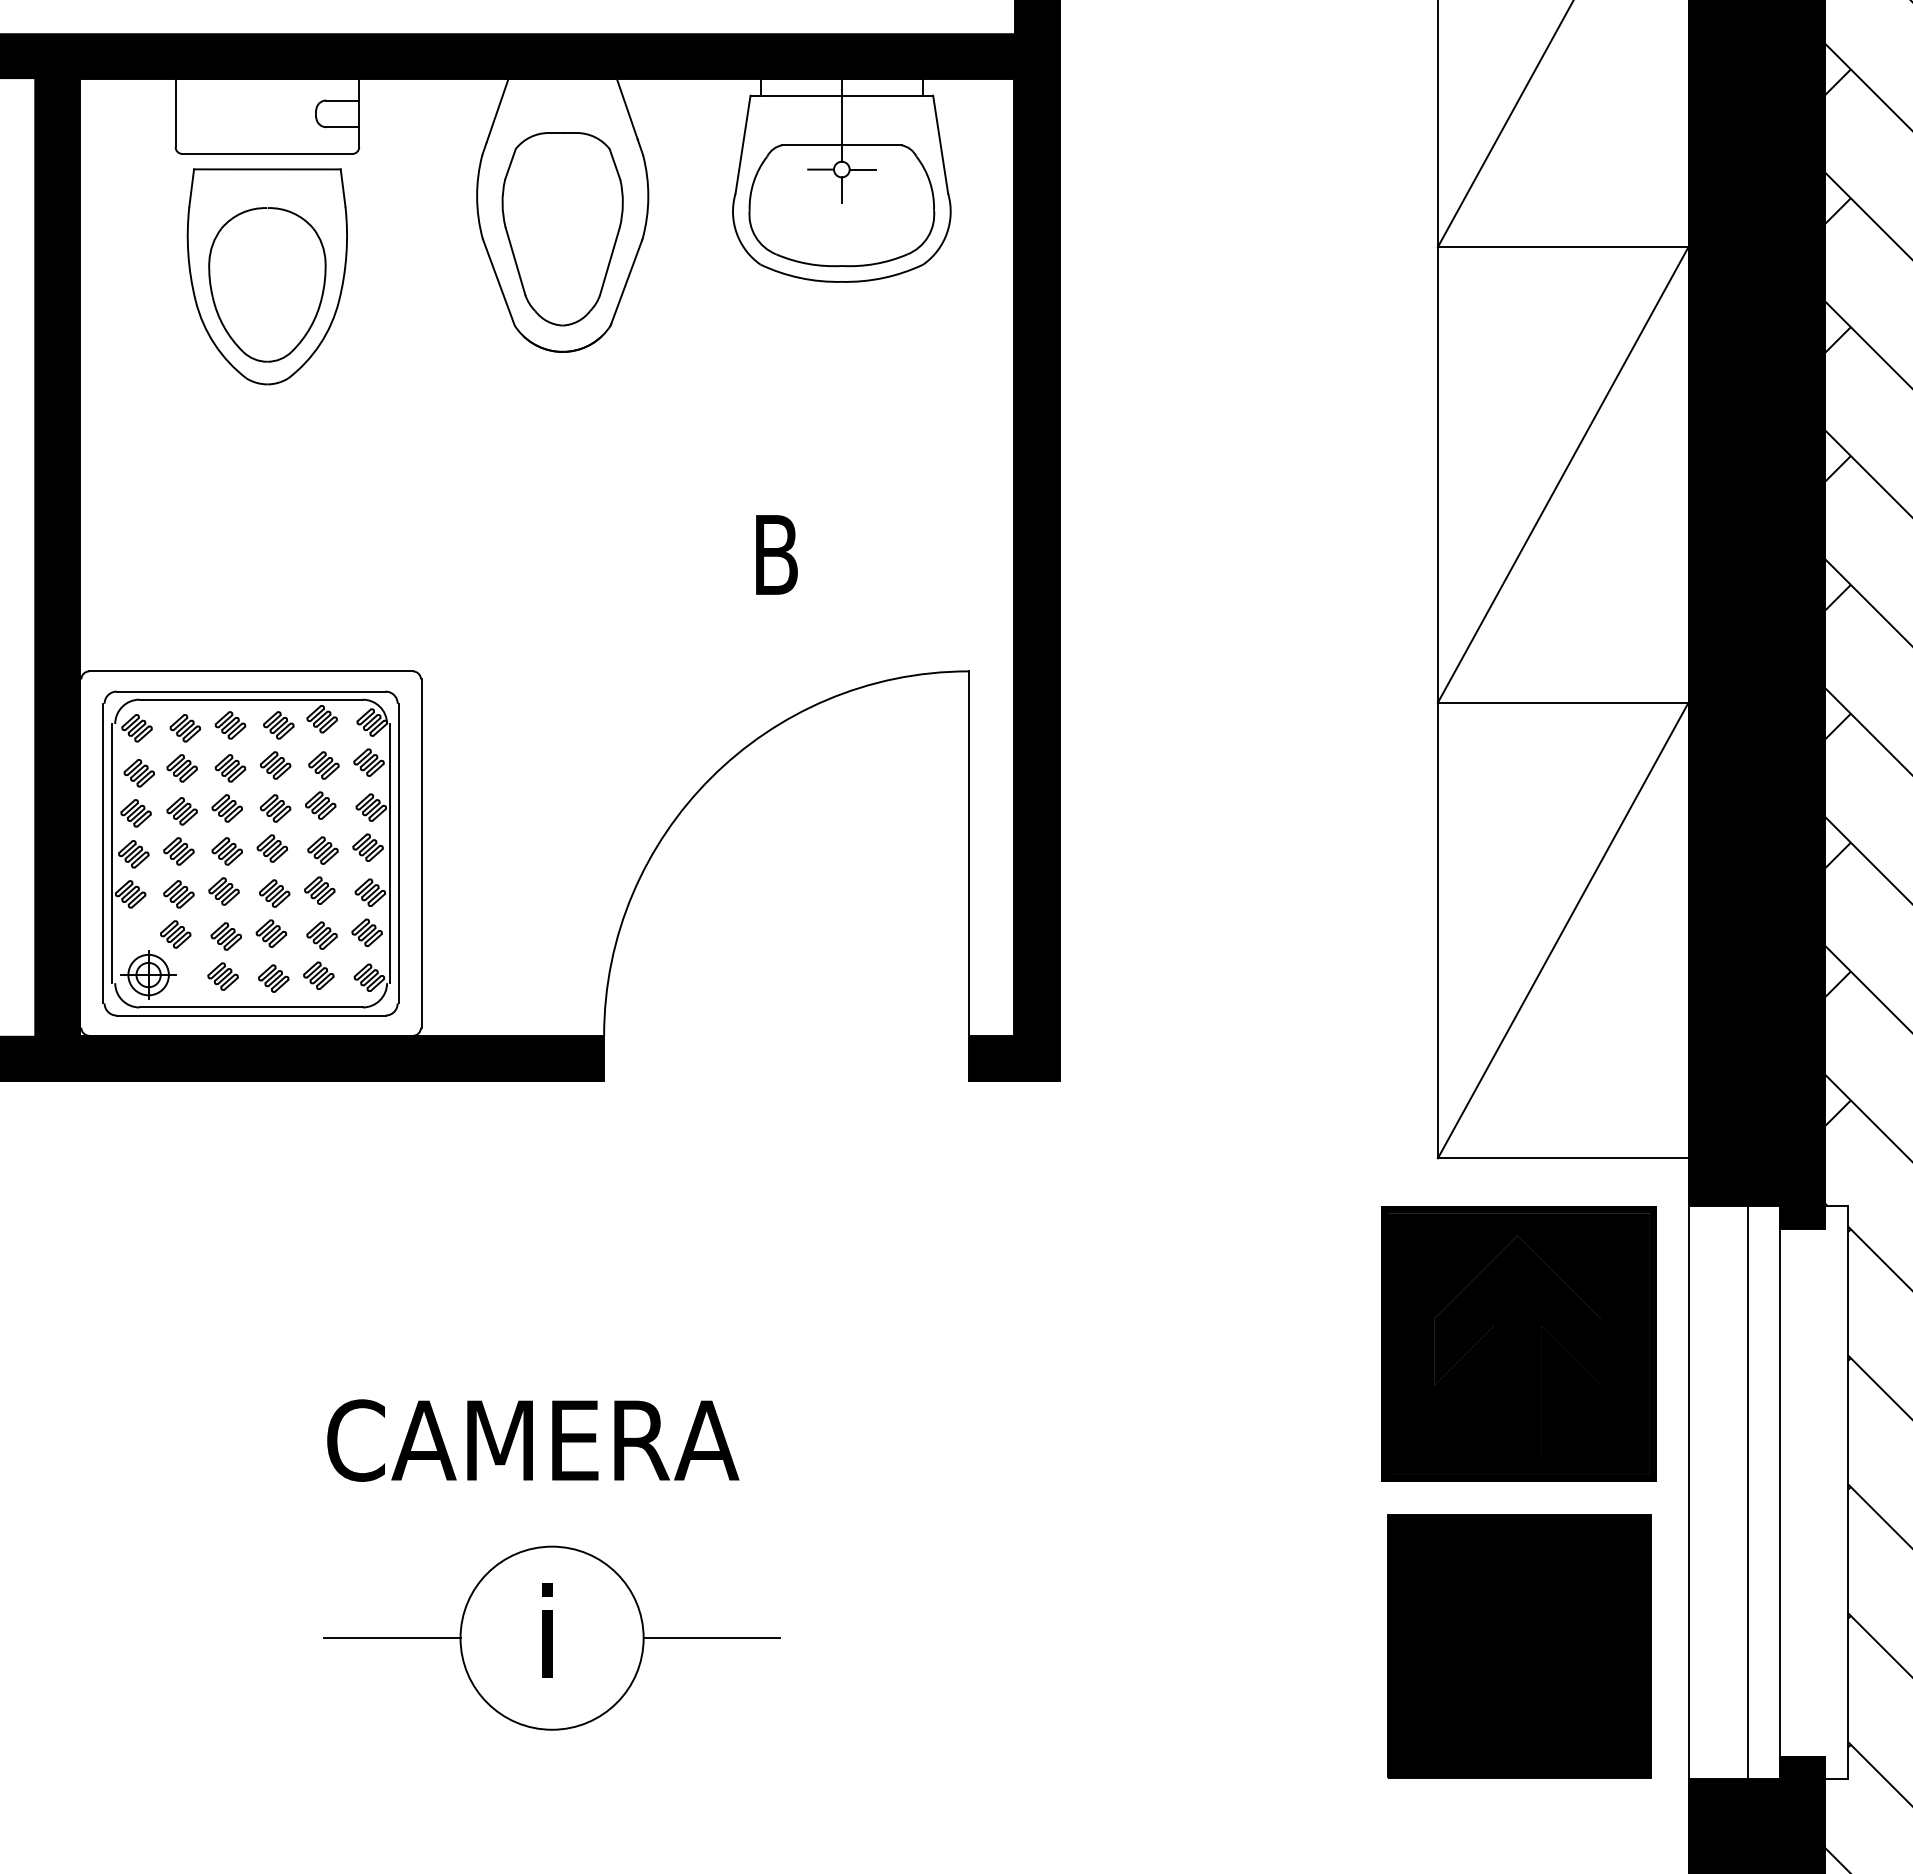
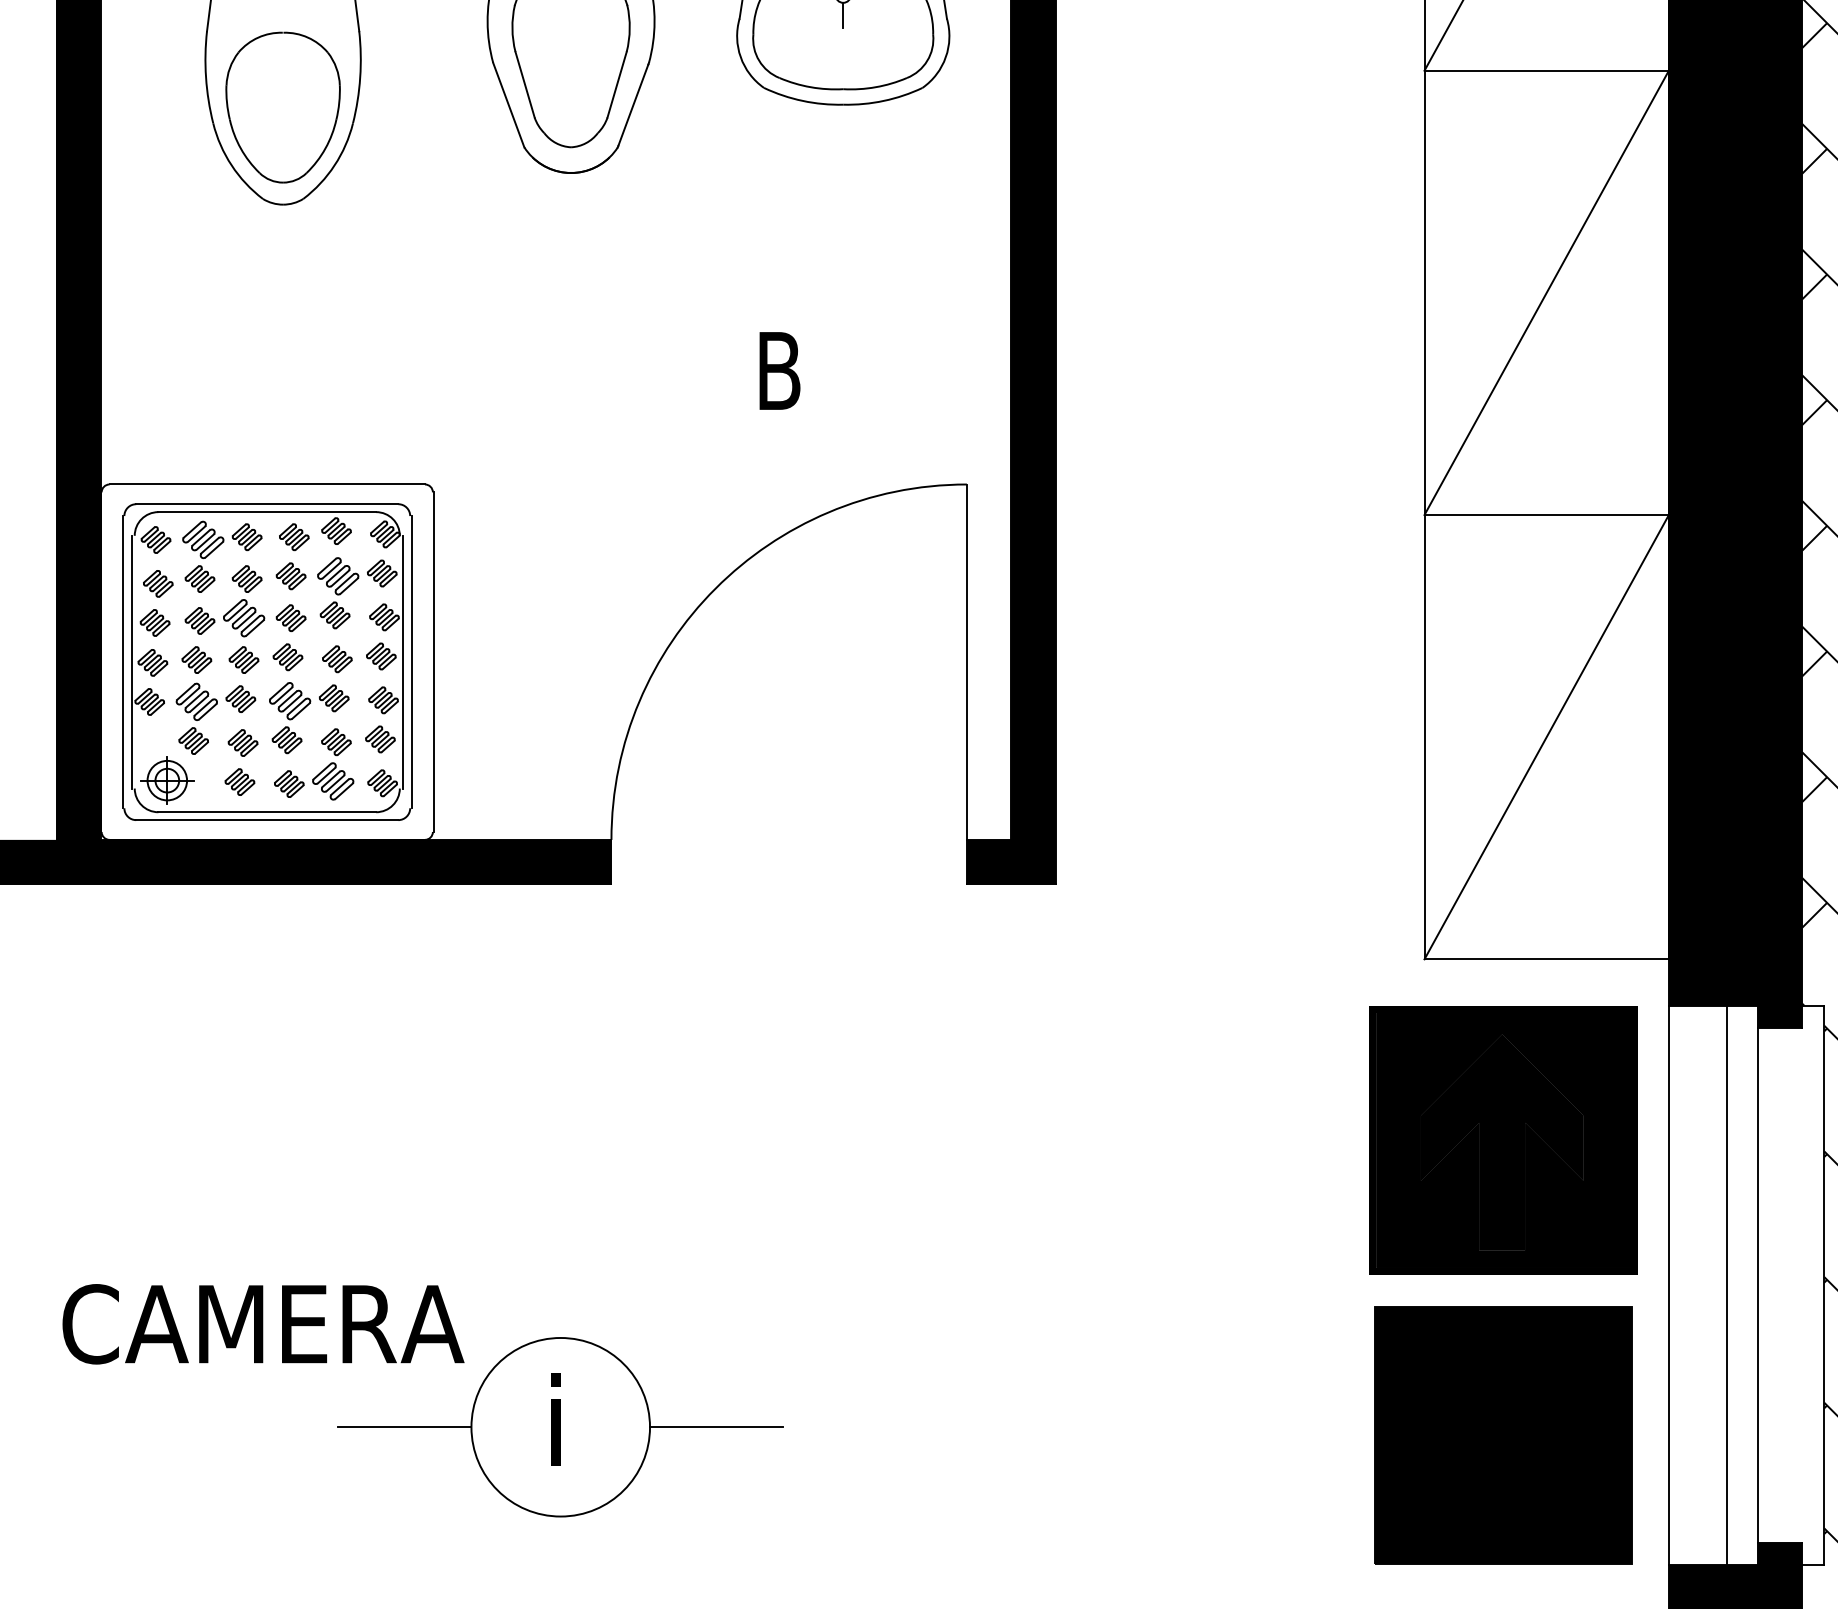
part: (184, 728) -> (202, 540), size x1.4
part: (323, 765) -> (337, 576), size x1.4
part: (226, 808) -> (243, 618), size x1.4
part: (274, 893) -> (290, 701), size x1.4
part: (178, 894) -> (196, 702), size x1.4
part: (318, 975) -> (332, 781), size x1.4
text: (533, 1440) -> (263, 1324), moved

